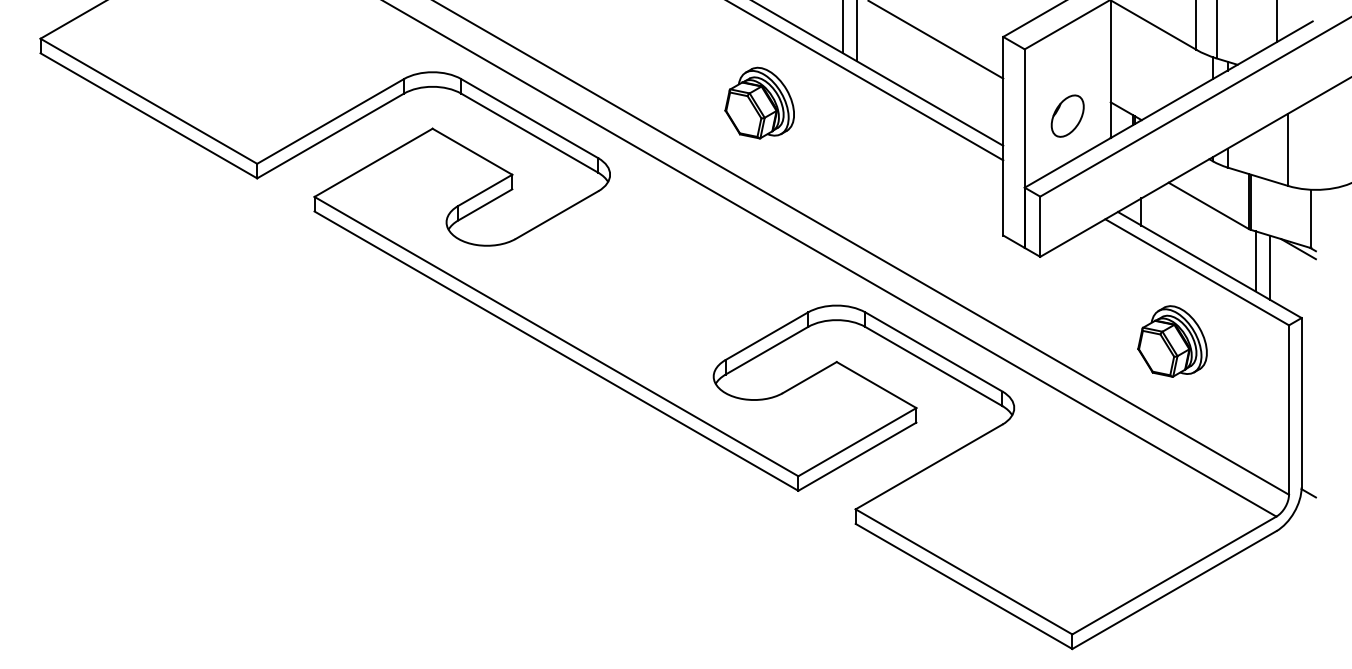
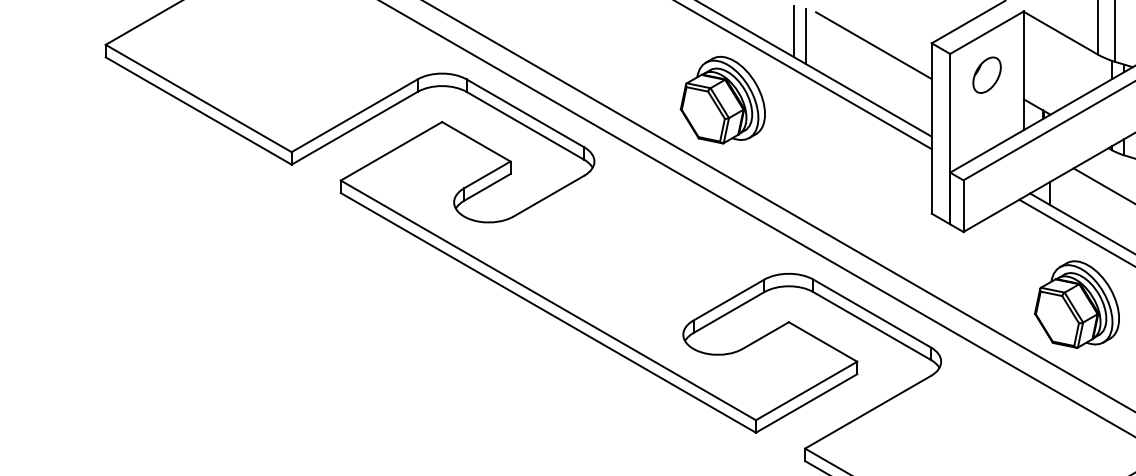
part: (759, 102) -> (722, 99), size x1.43
part: (1067, 115) -> (986, 74), moved
part: (1172, 341) -> (1076, 304), size x1.43

